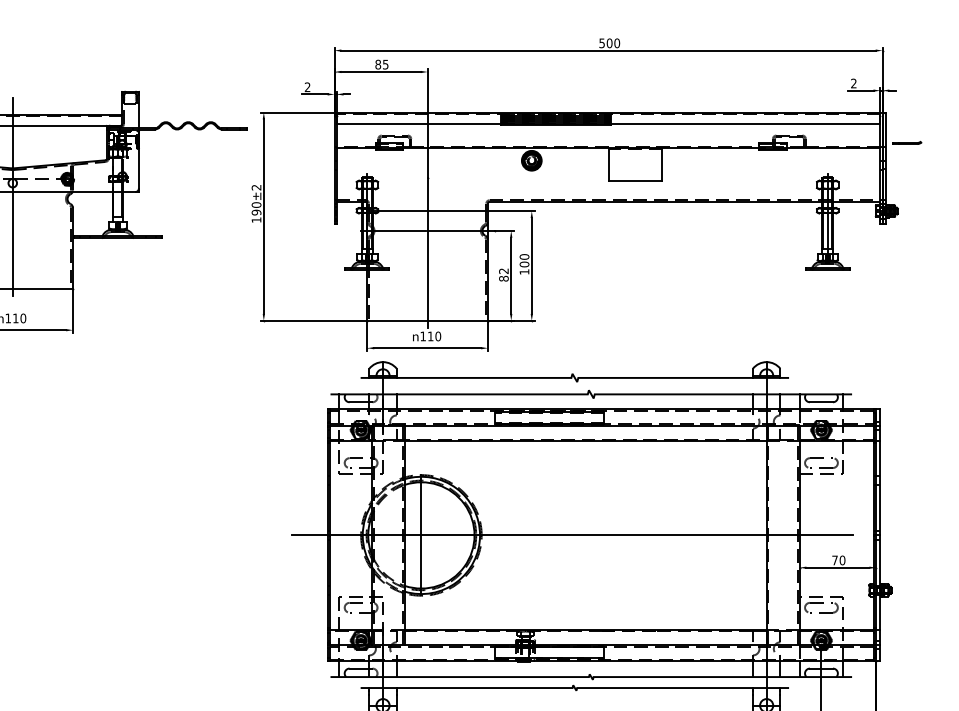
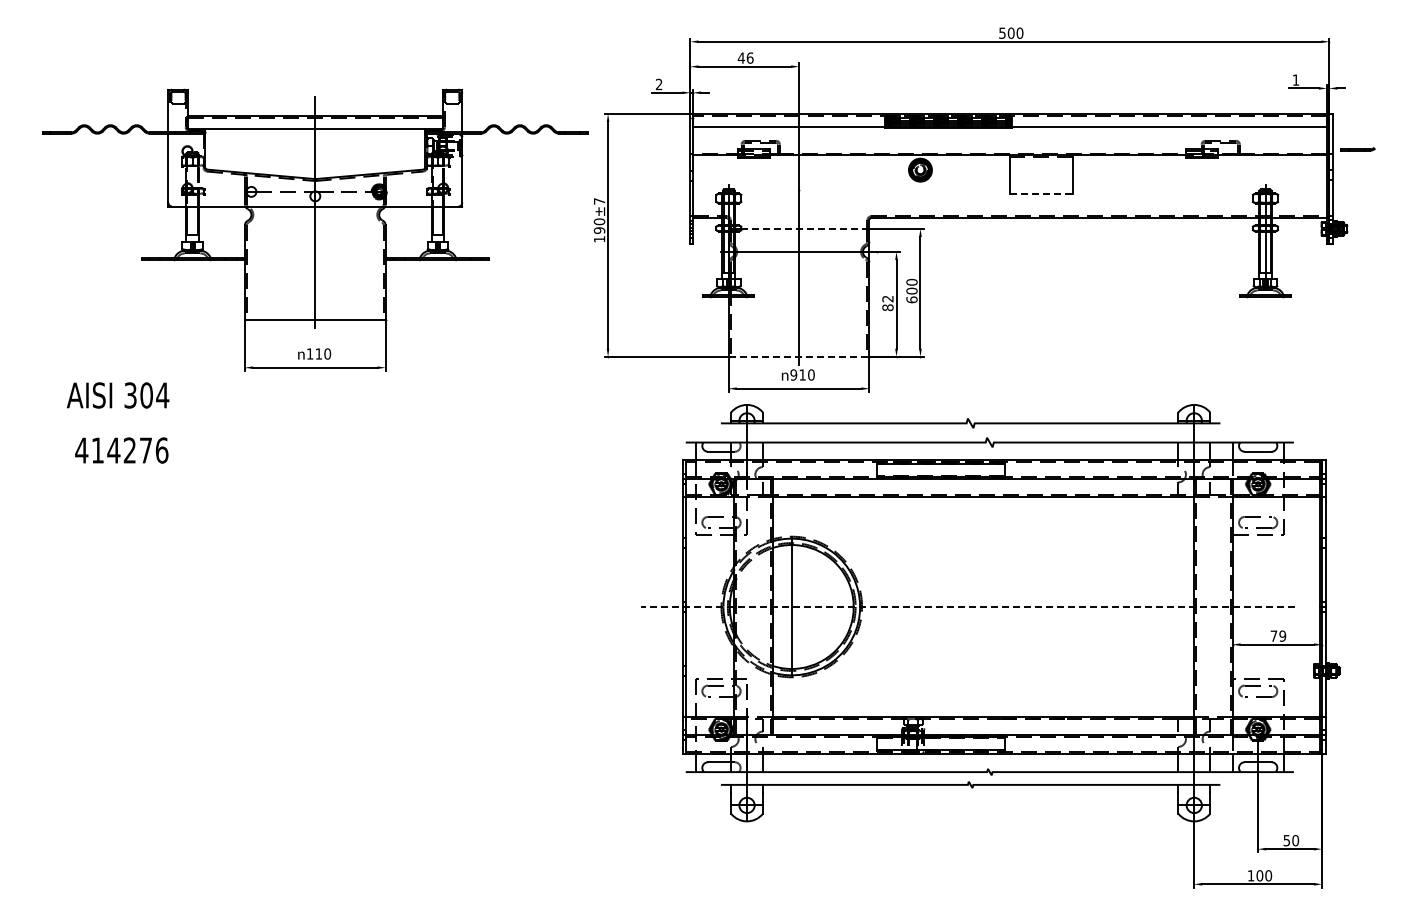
text: (381, 64) -> (745, 57), 85 -> 46
text: (853, 83) -> (1295, 79), 2 -> 1
line: (635, 180) -> (1041, 193), solid -> dashed
text: (256, 187) -> (599, 201), ±2 -> ±7
line: (433, 210) -> (805, 228), solid -> dashed
text: (524, 271) -> (911, 299), 100 -> 600
line: (428, 320) -> (799, 356), solid -> dashed
text: (422, 336) -> (793, 374), 110 -> 910
line: (572, 535) -> (968, 606), solid -> dashed
text: (842, 559) -> (1282, 635), 70 -> 79

